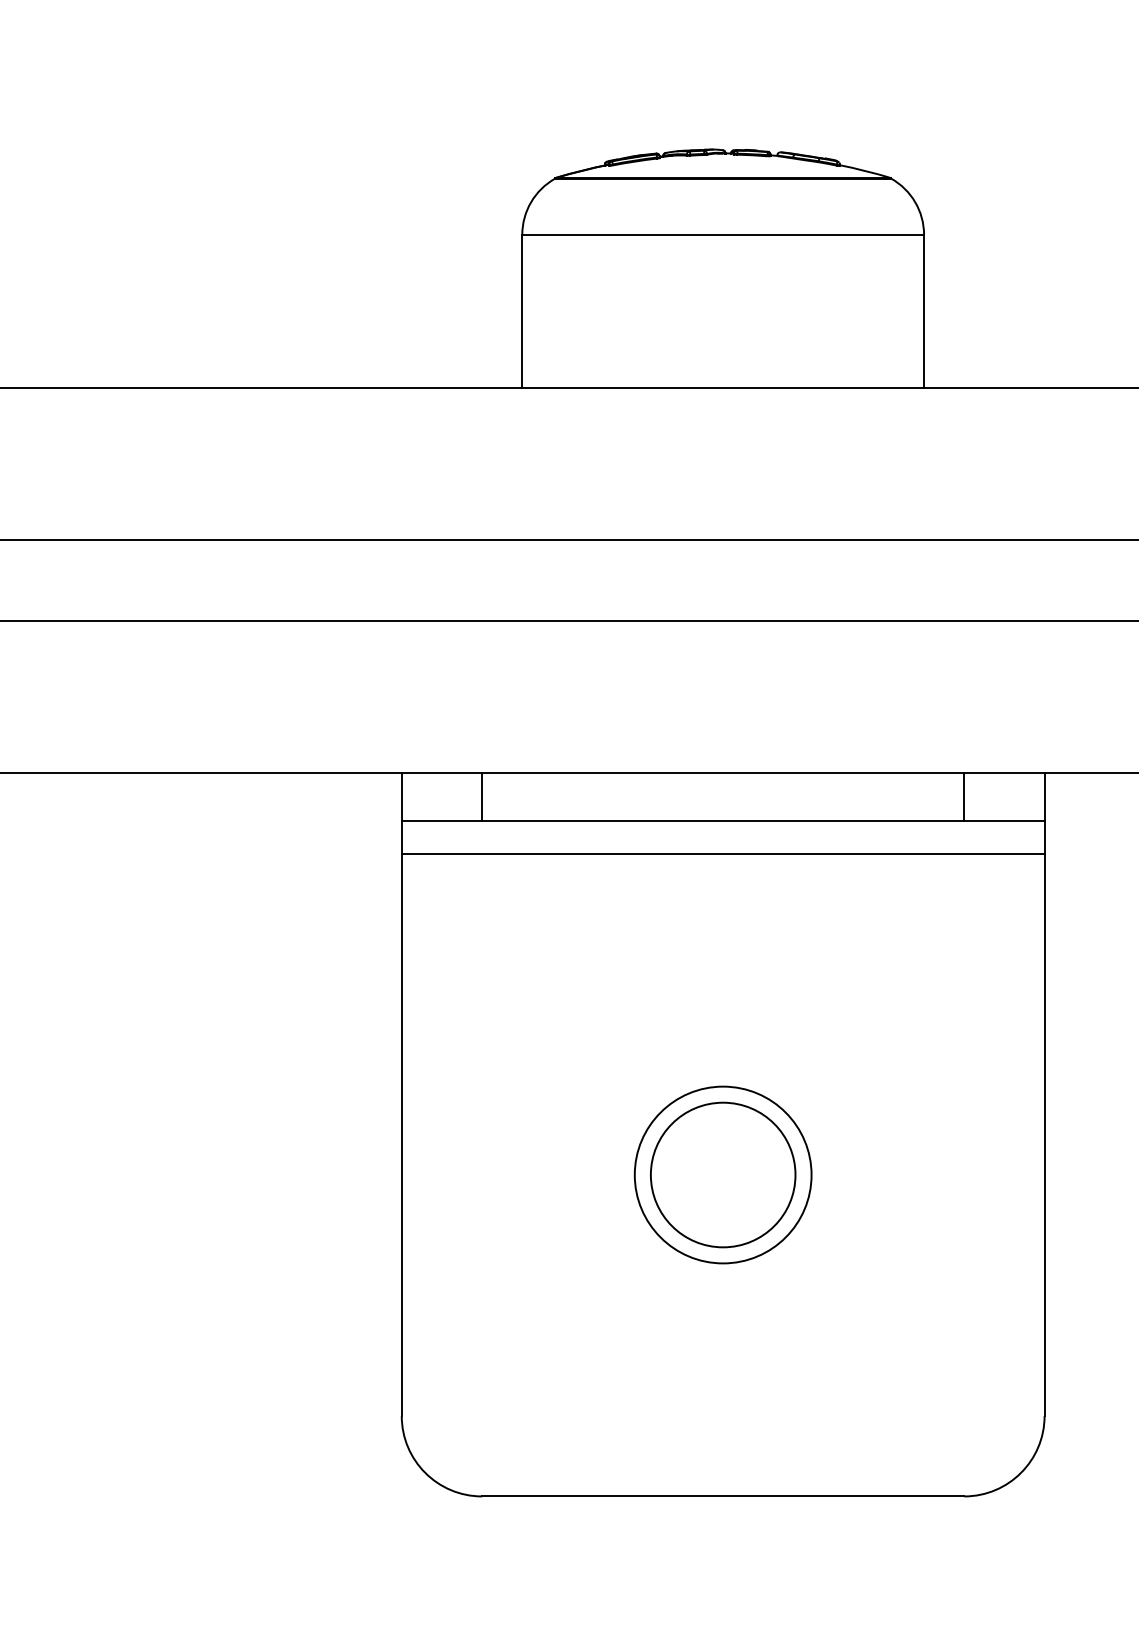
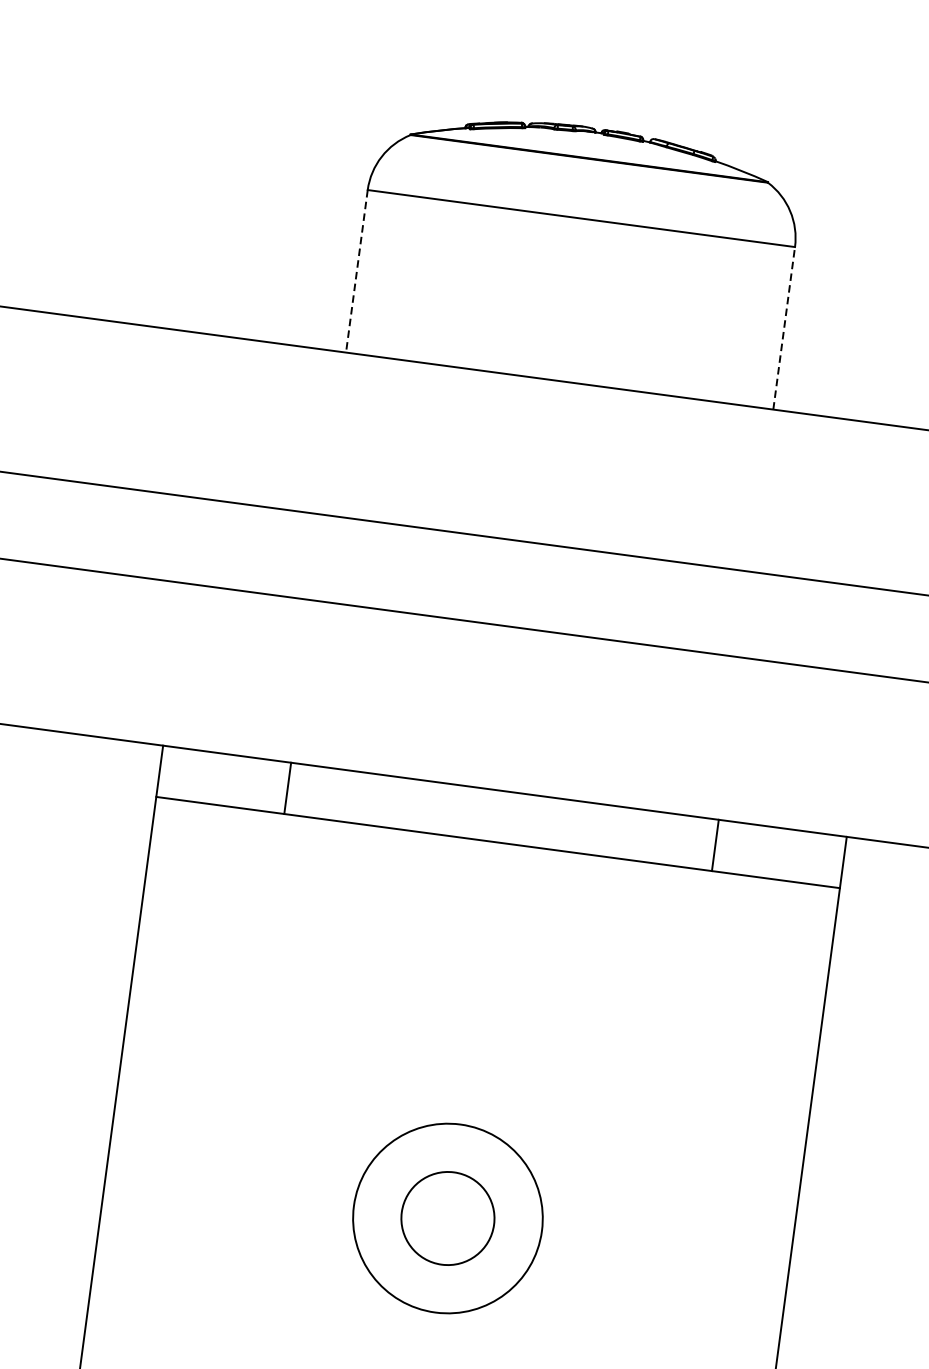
line: (924, 310) -> (784, 327), solid -> dashed
line: (522, 311) -> (357, 271), solid -> dashed
line: (482, 797) -> (288, 788), moved
line: (964, 797) -> (715, 845), moved
line: (722, 853) -> (492, 876), removed
circle: (722, 1174) -> (447, 1217), size x0.6

